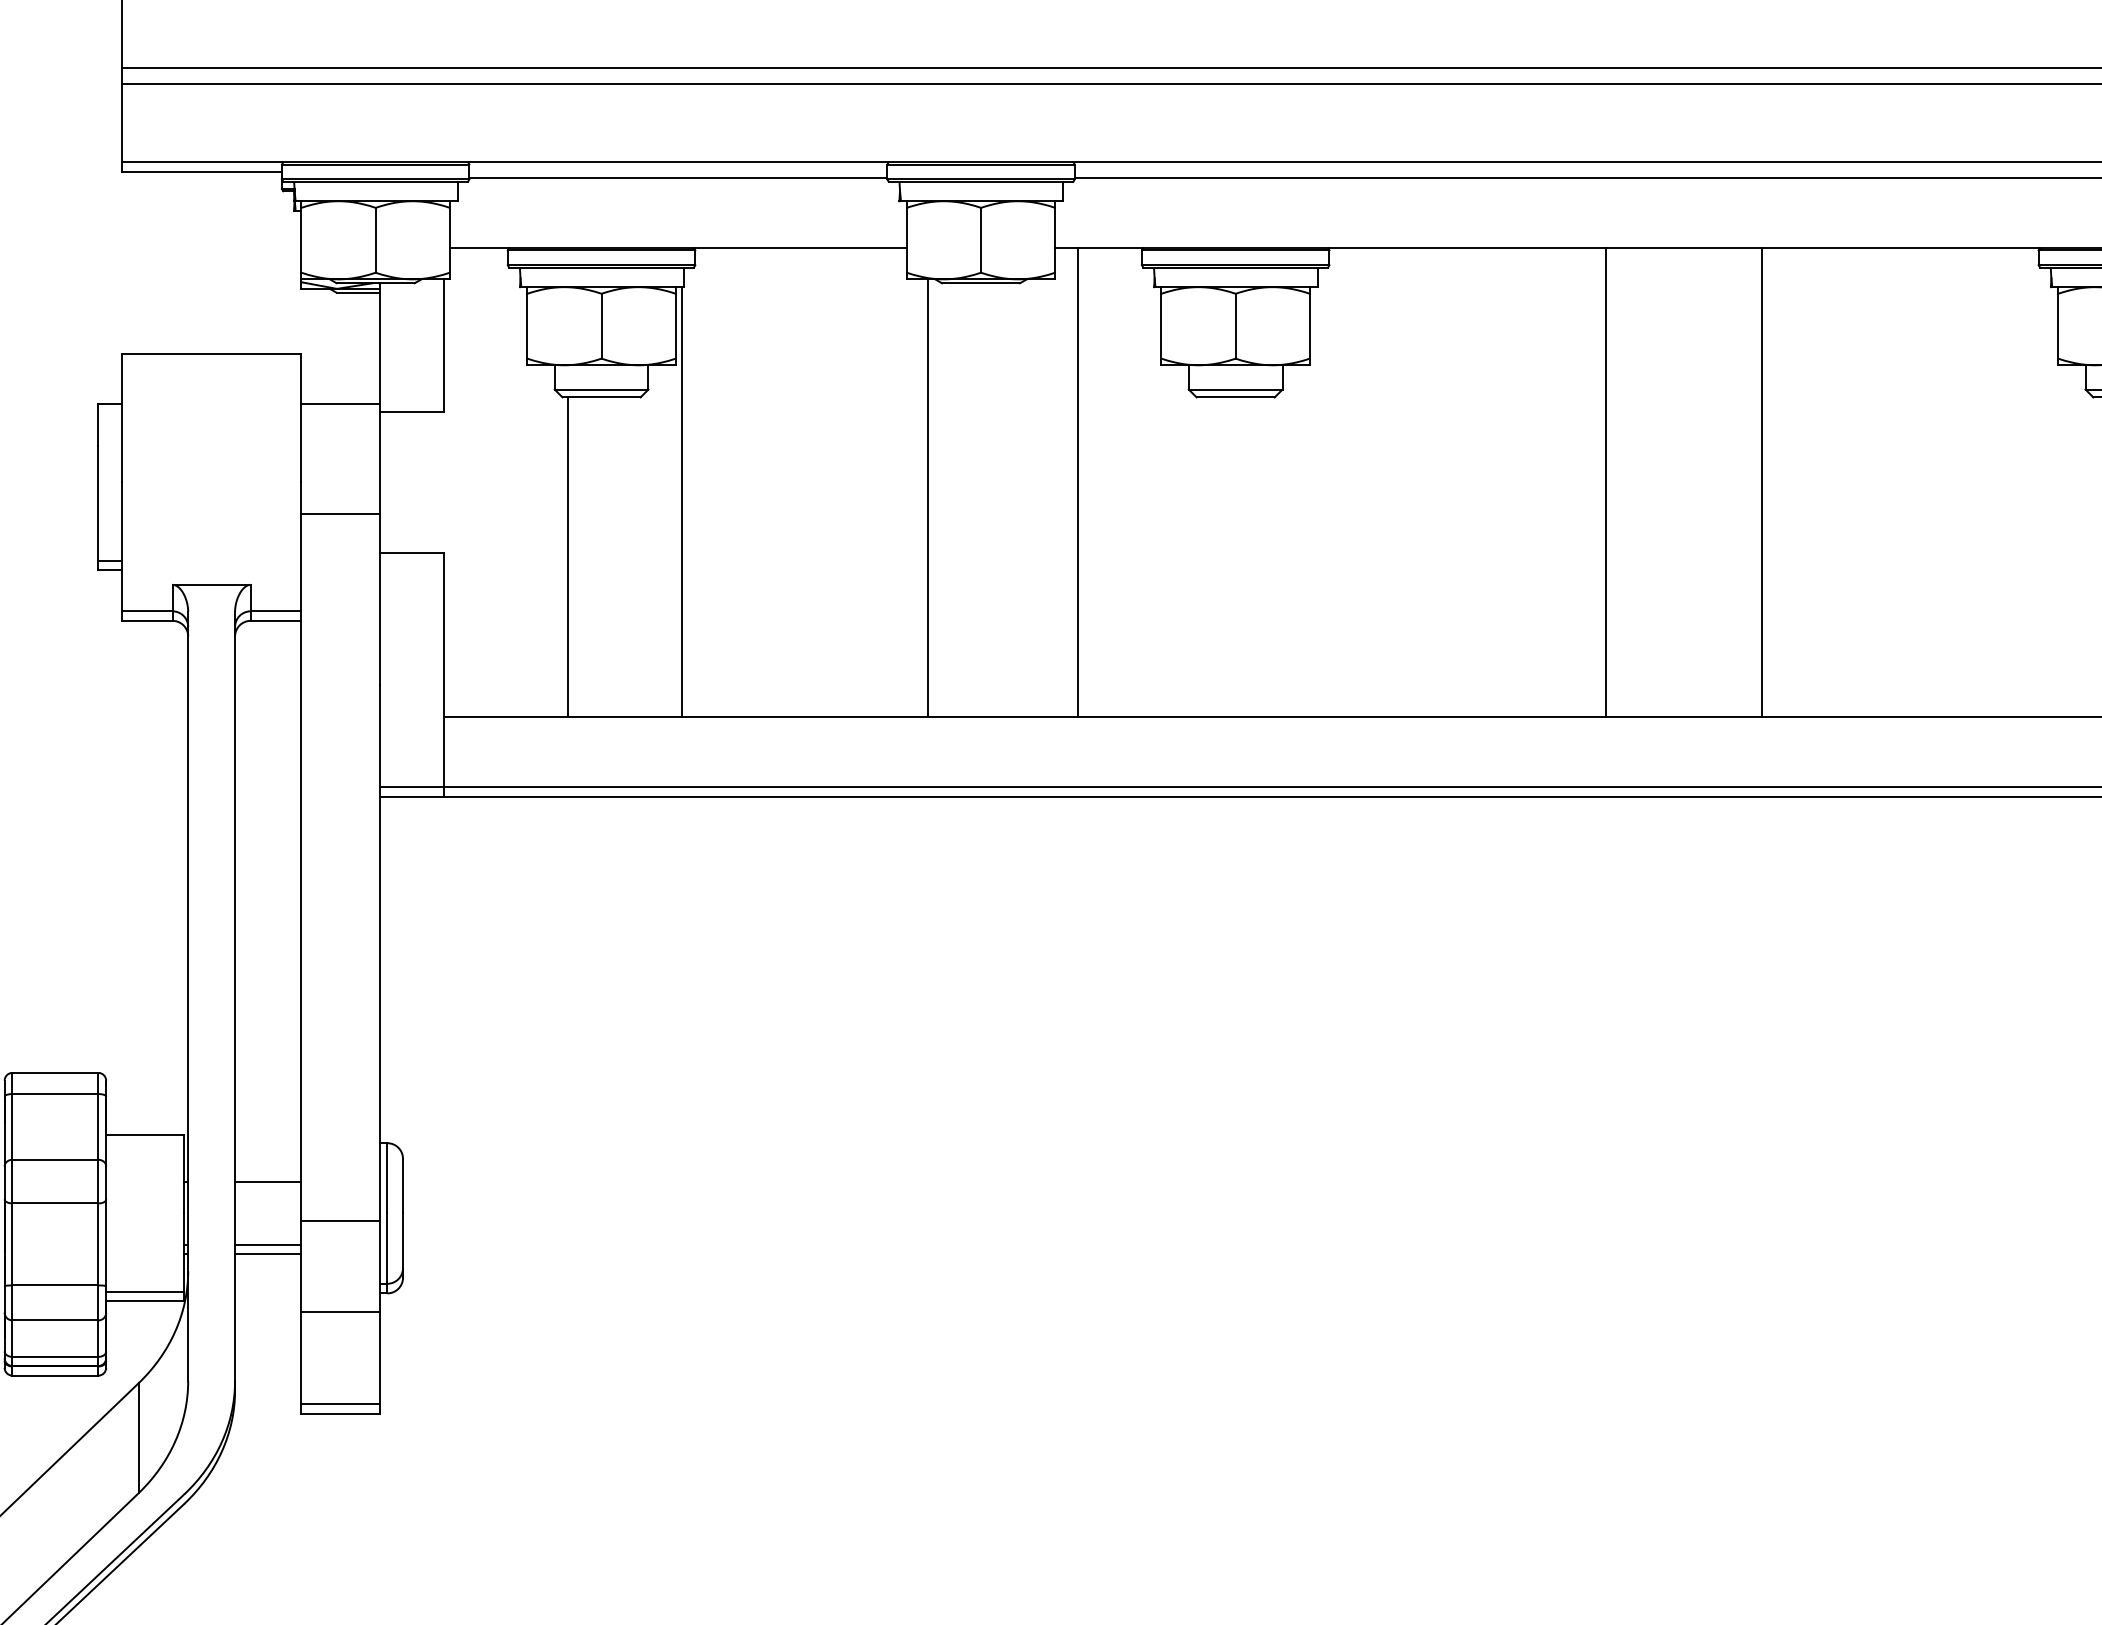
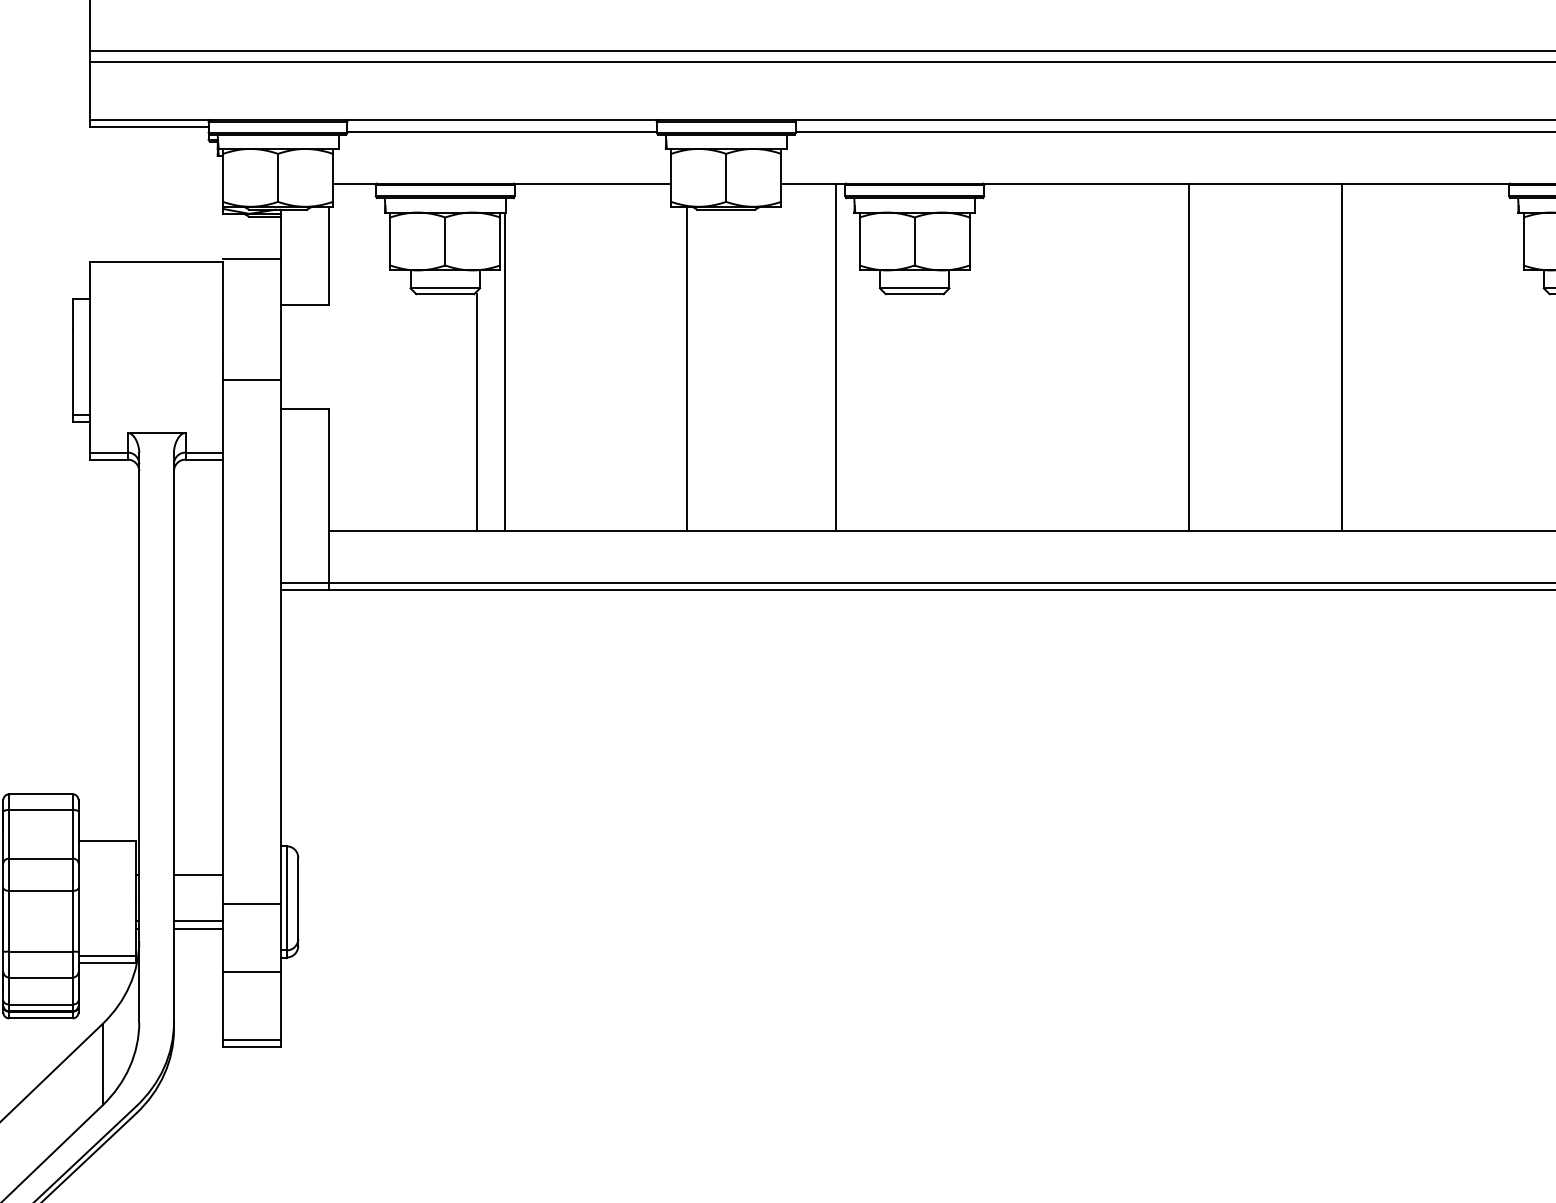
line: (340, 404) -> (252, 259), moved
line: (1077, 482) -> (836, 357), moved
line: (1762, 482) -> (1342, 357), moved
line: (568, 556) -> (477, 411), moved

